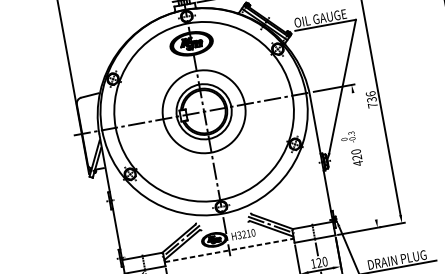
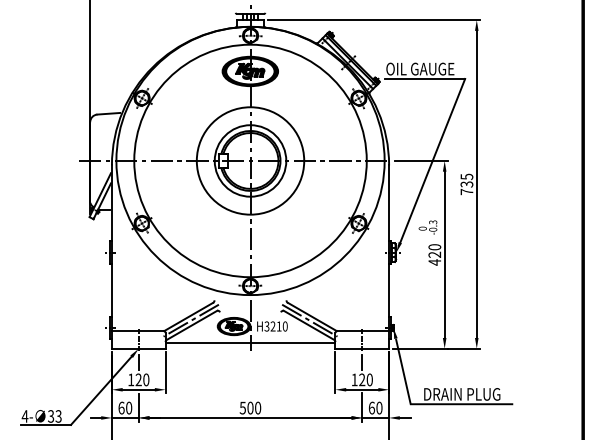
text: (370, 93) -> (466, 176), 736 -> 735
line: (364, 156) -> (444, 254), added
line: (229, 250) -> (250, 343), dashed -> solid

